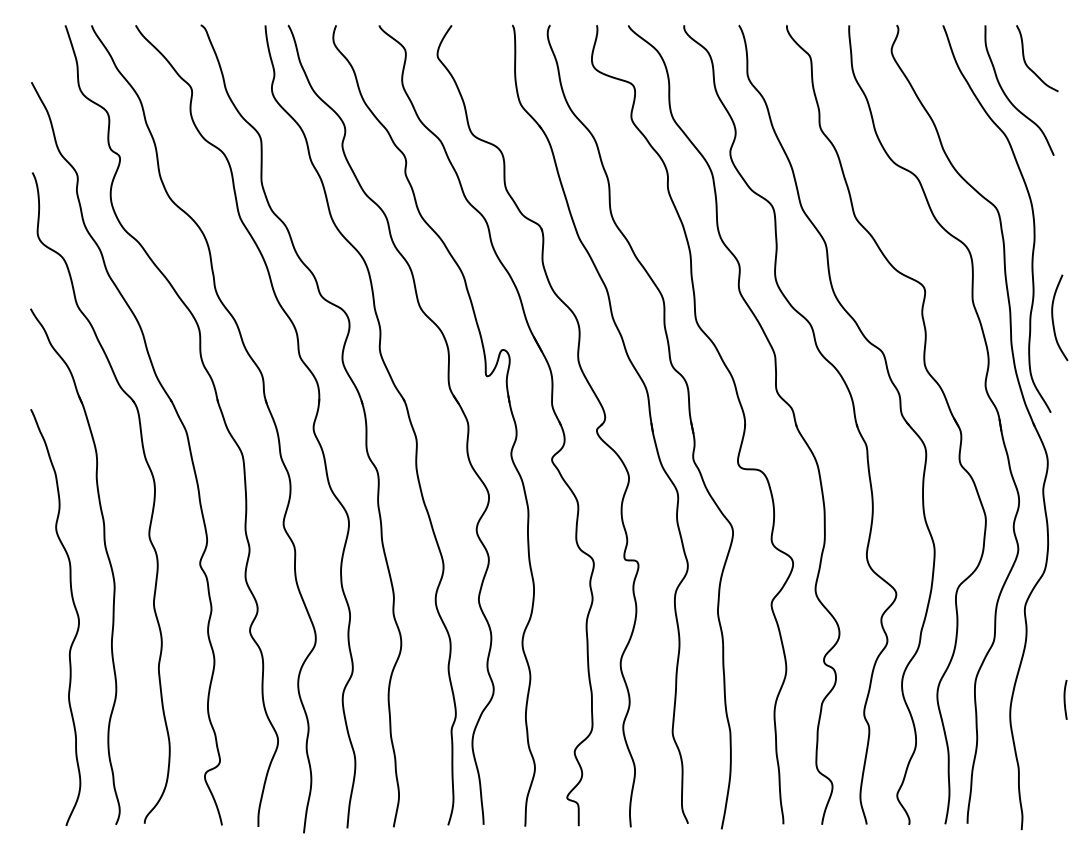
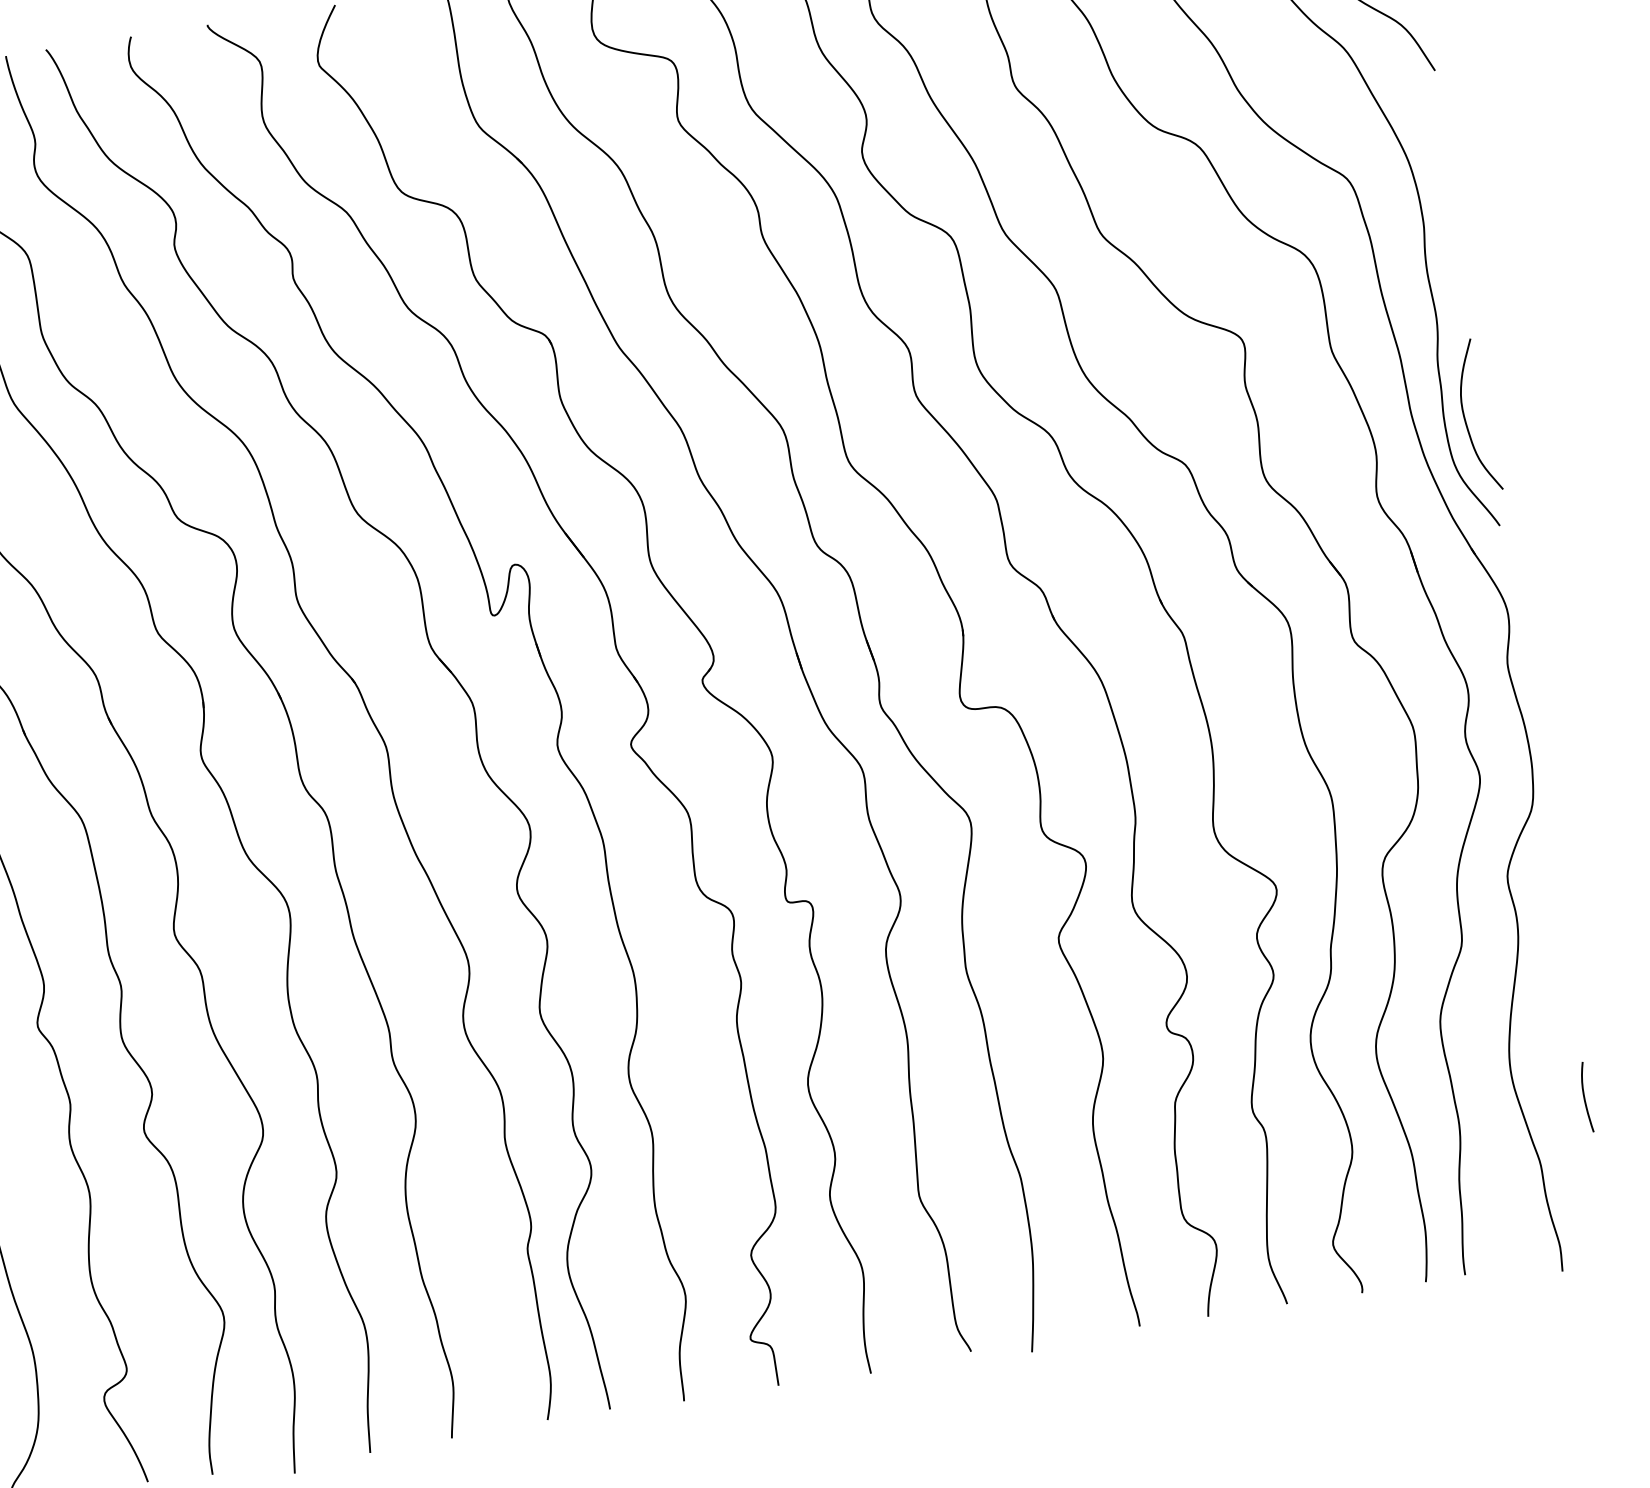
curve: (1053, 317) -> (1466, 416), moved
curve: (1065, 699) -> (1585, 1096), moved

